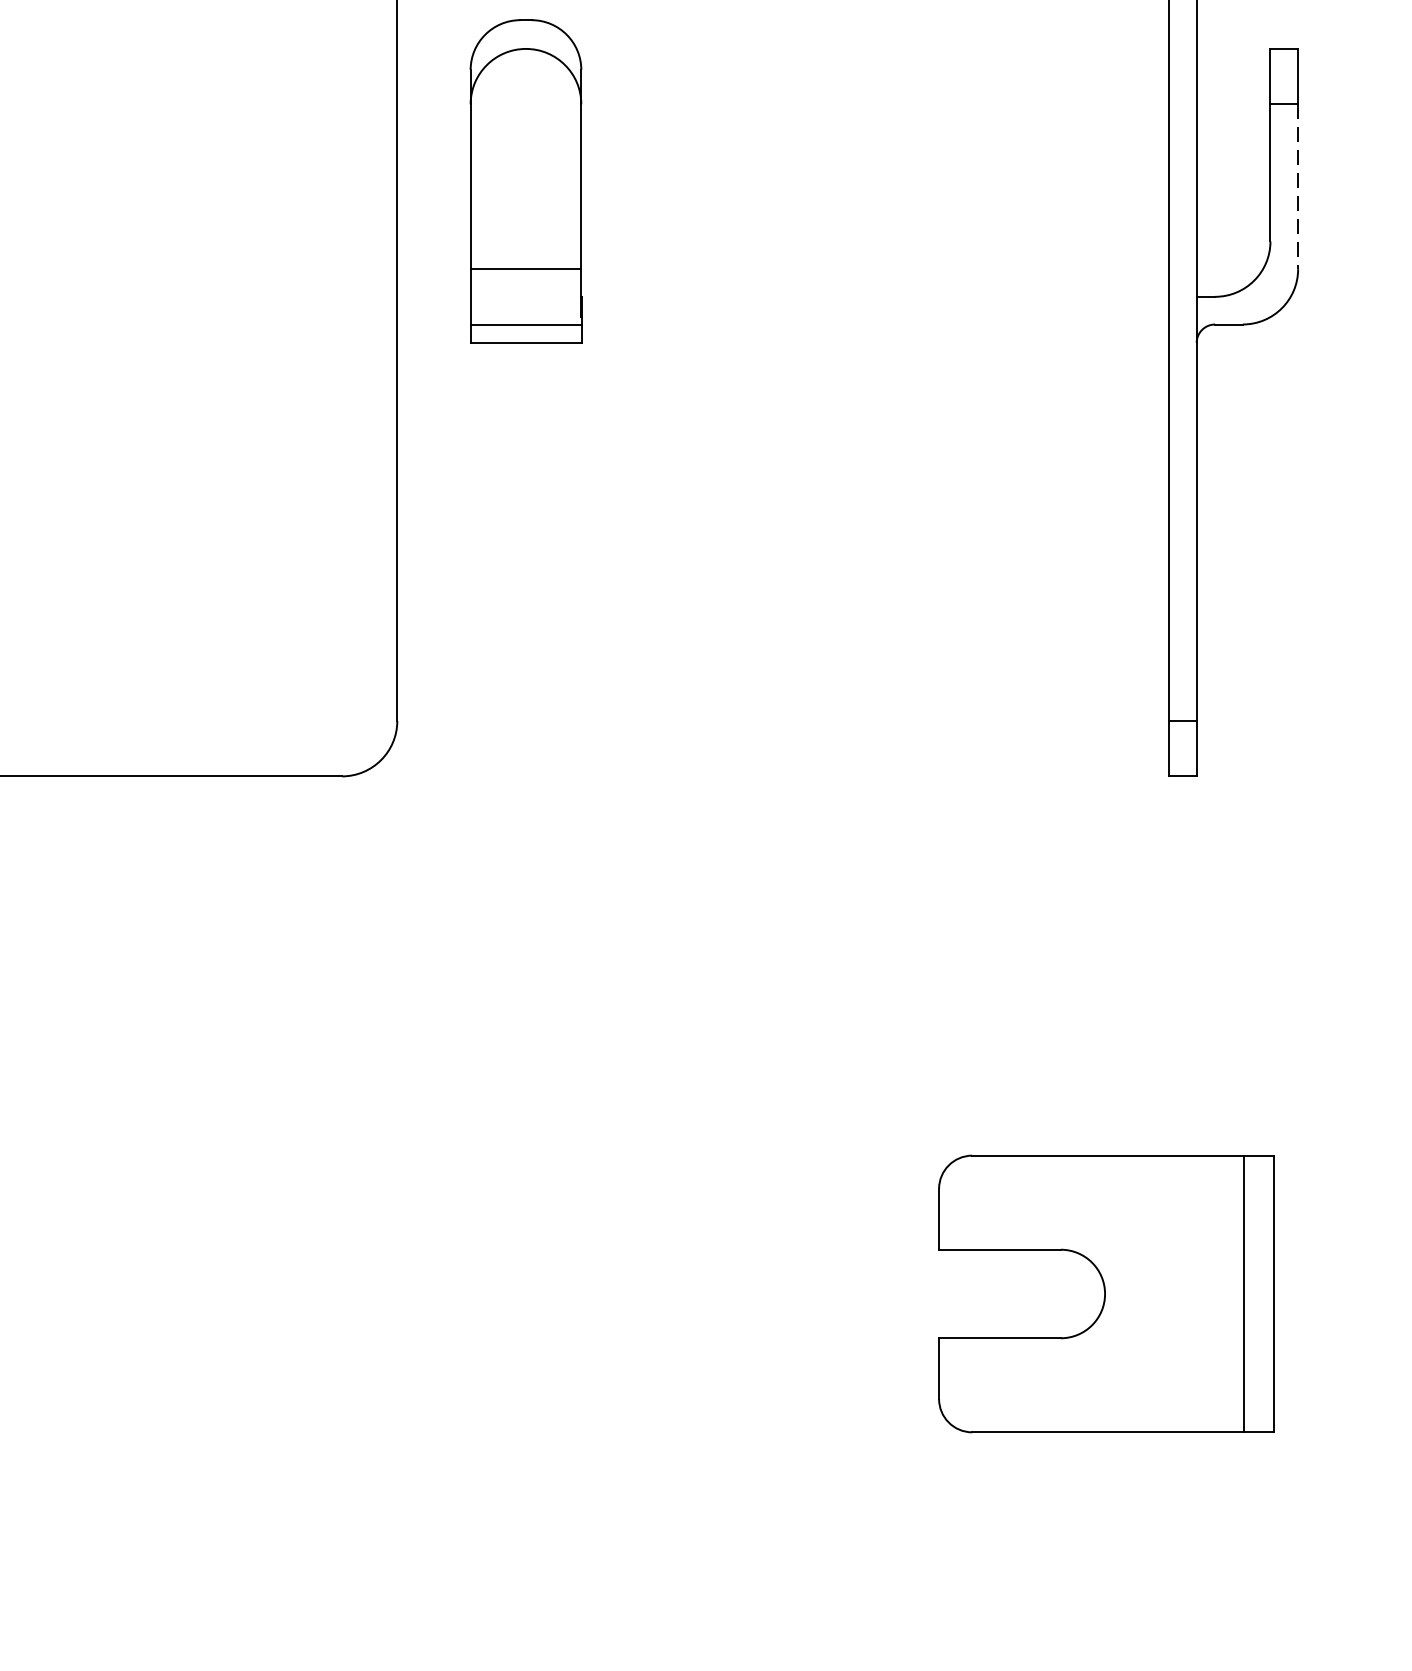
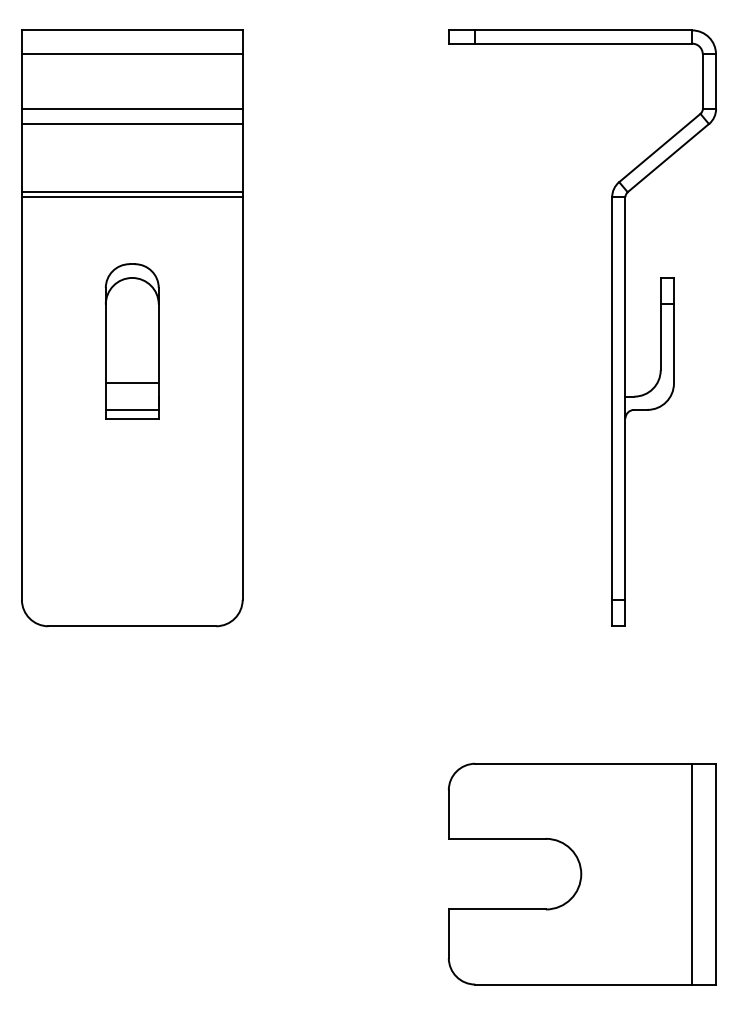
part: (524, 181) -> (131, 341), moved
line: (1297, 187) -> (673, 344), dashed -> solid
part: (1104, 1292) -> (581, 873), size x1.67

